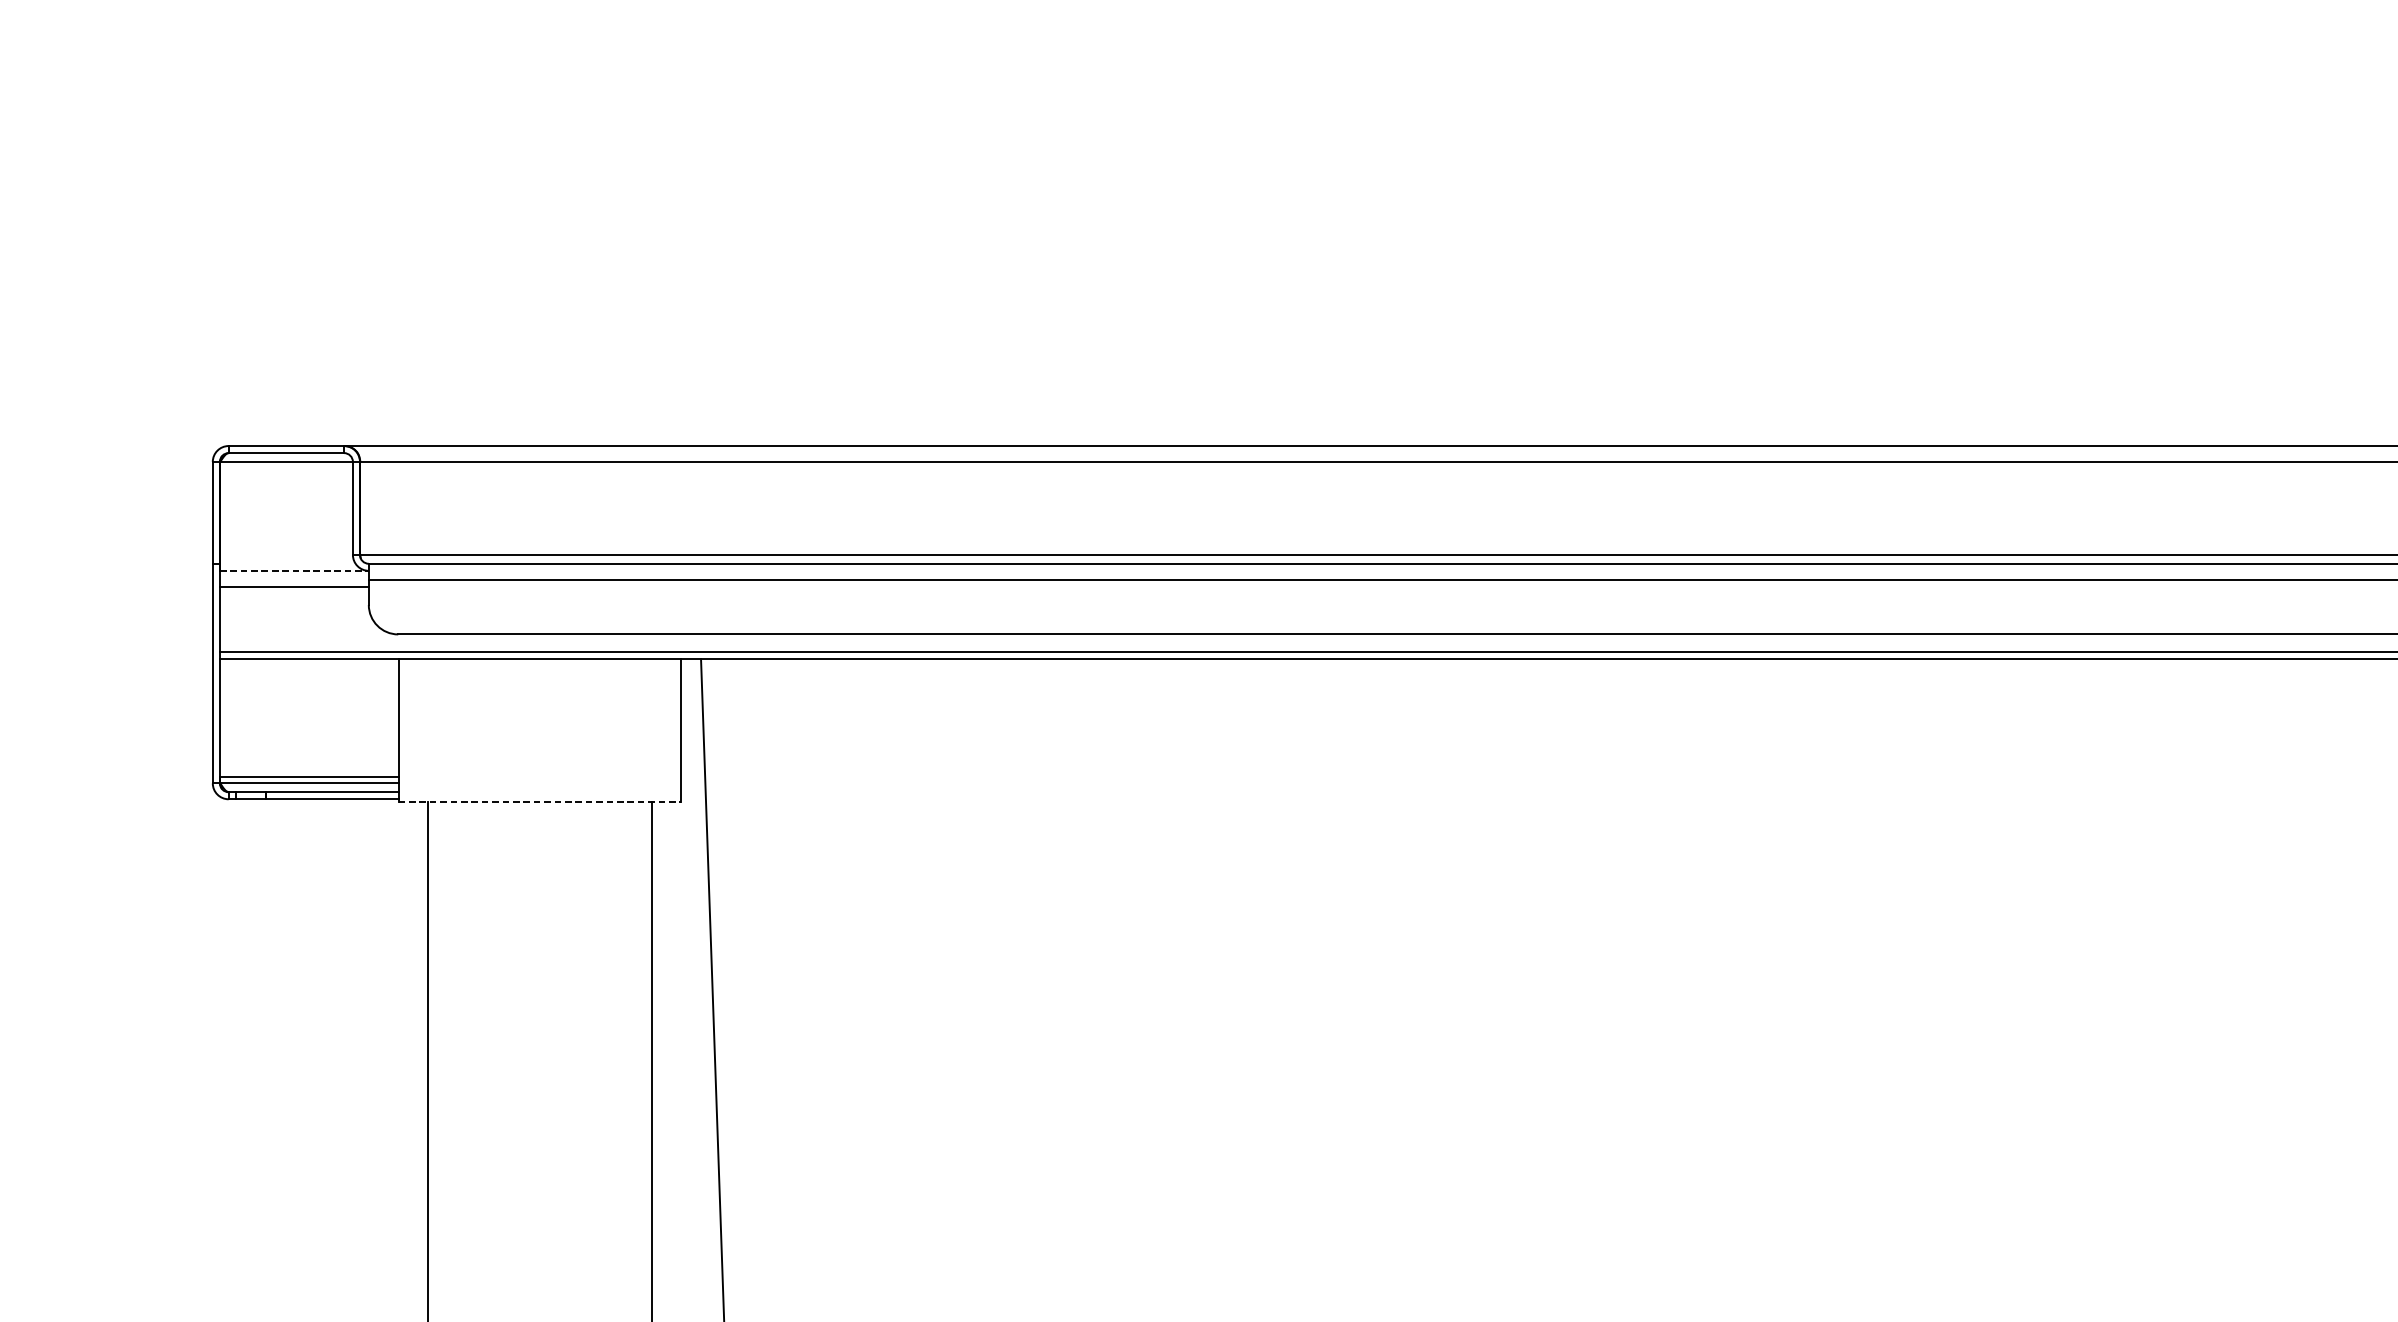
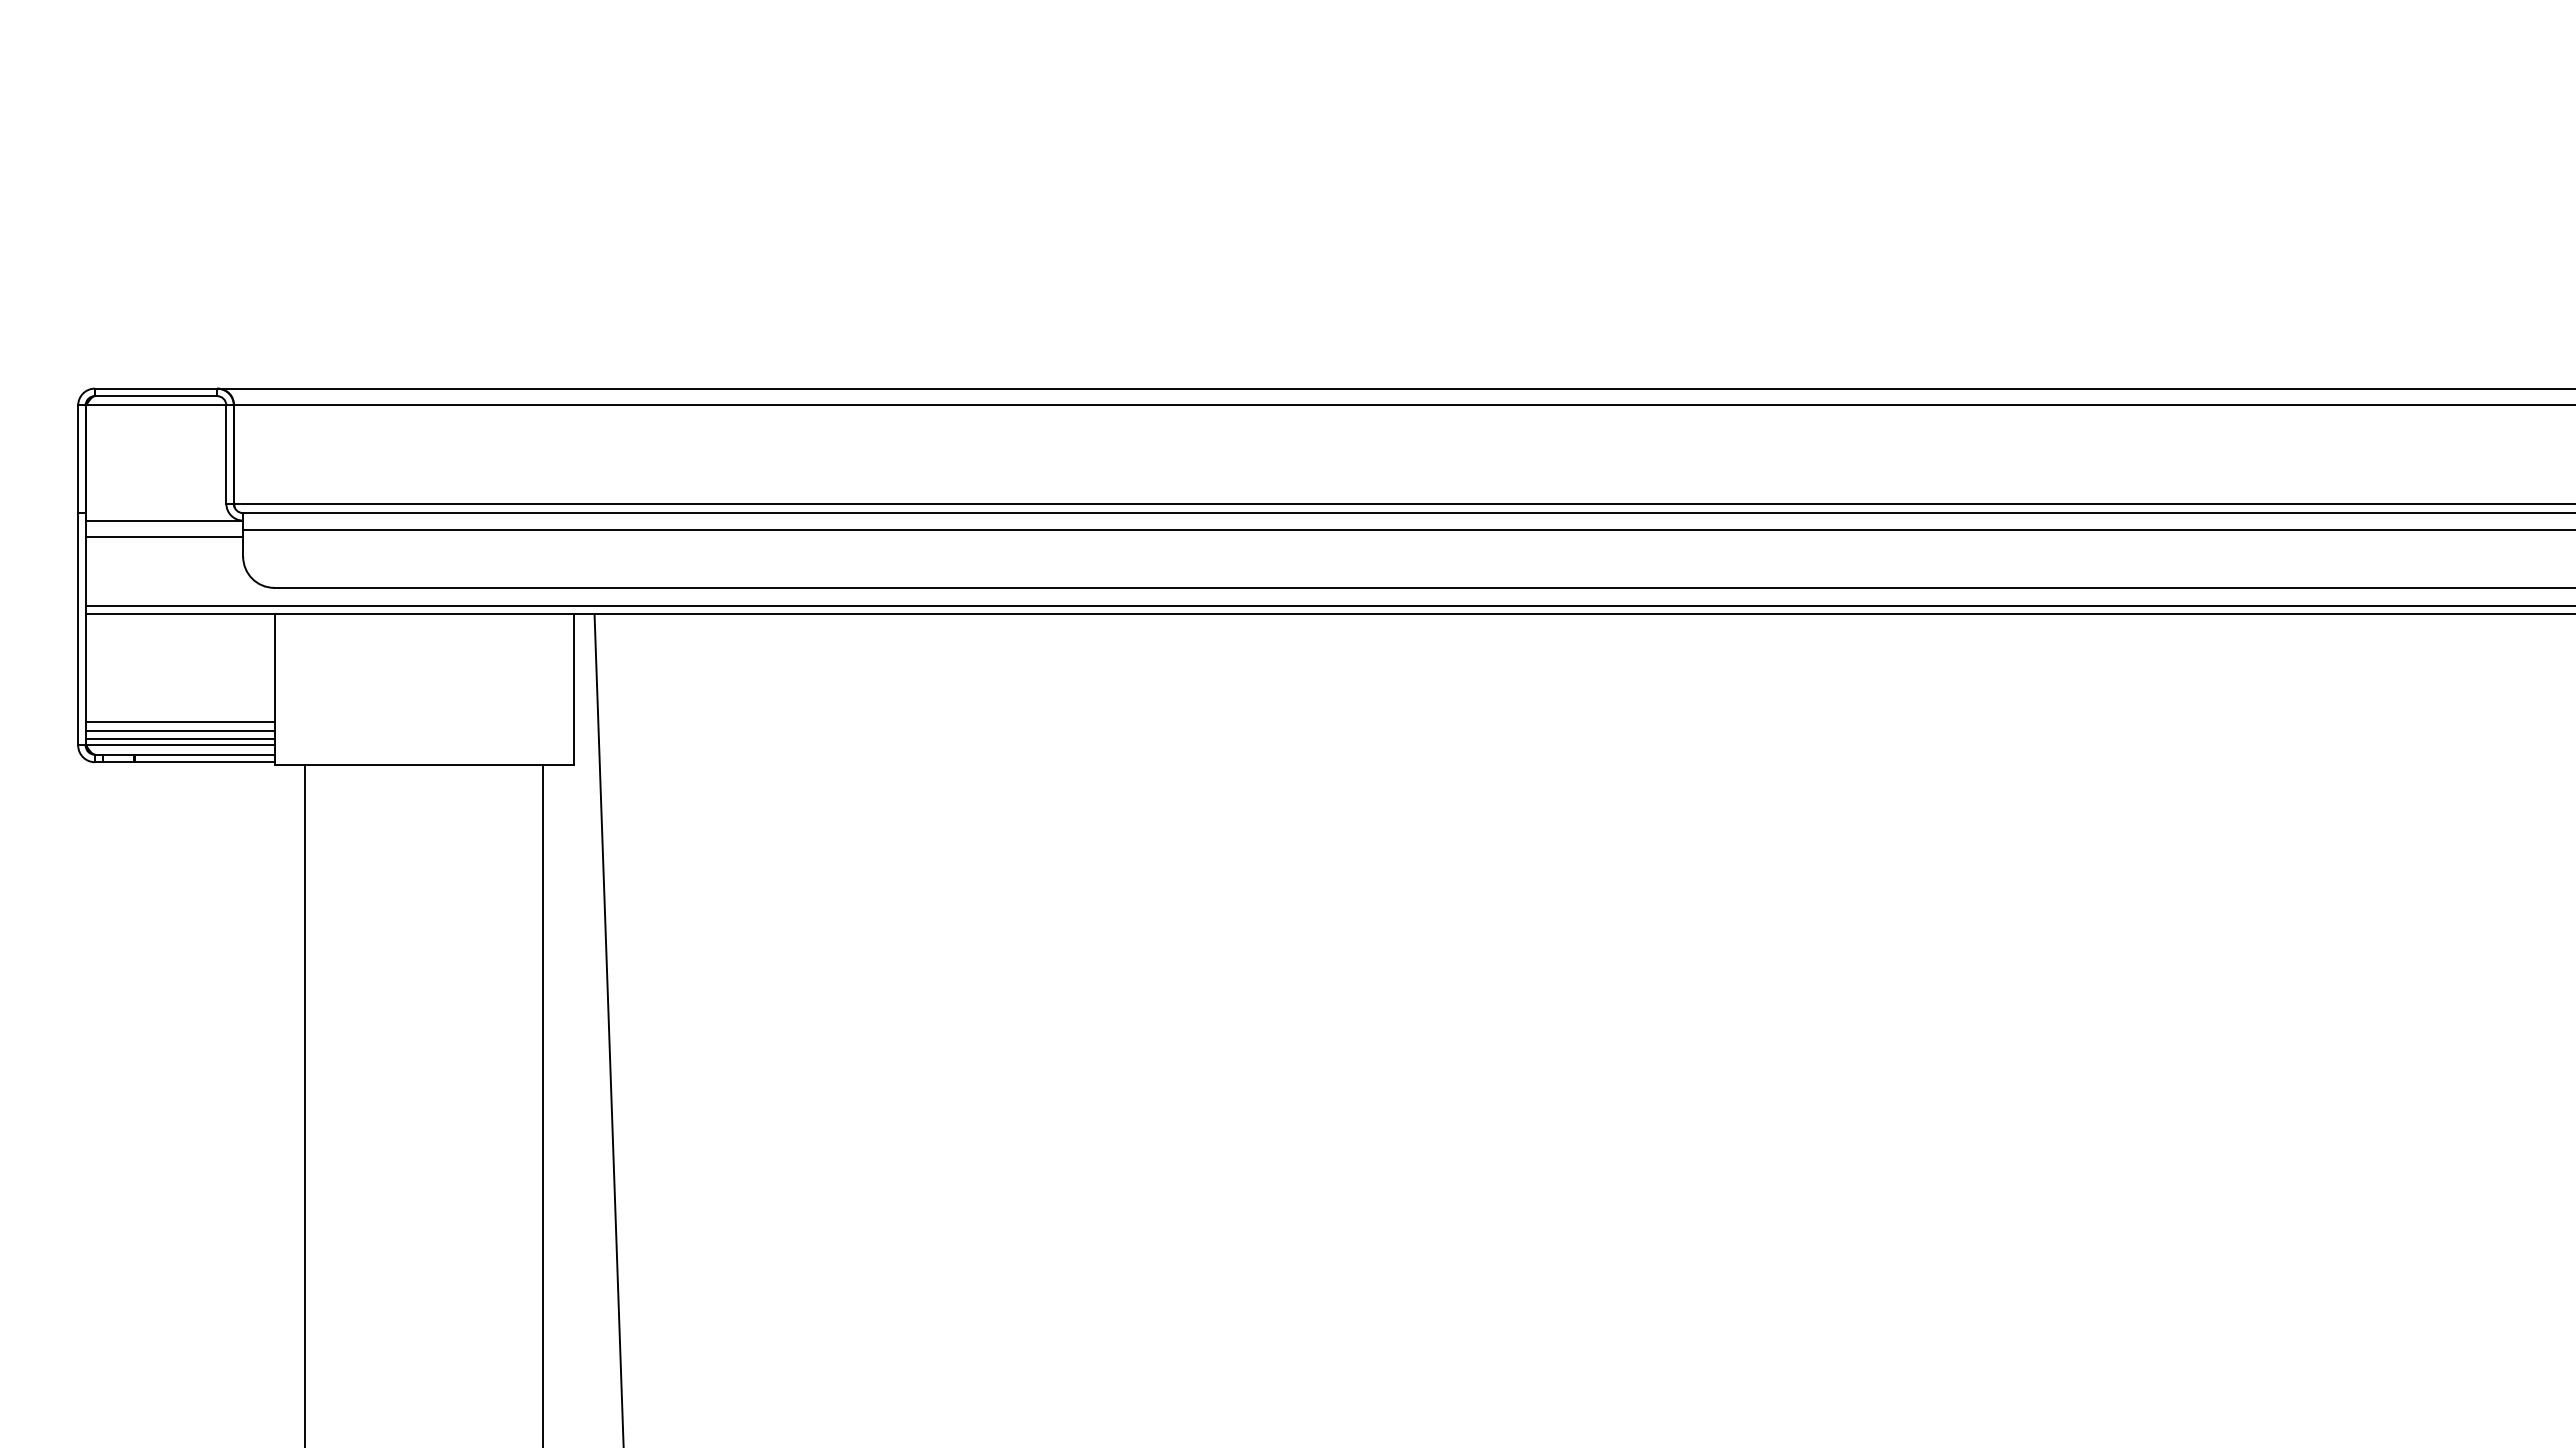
line: (294, 570) -> (164, 520), dashed -> solid
line: (308, 760) -> (179, 721), added
line: (308, 770) -> (179, 731), added
line: (540, 801) -> (424, 764), dashed -> solid

